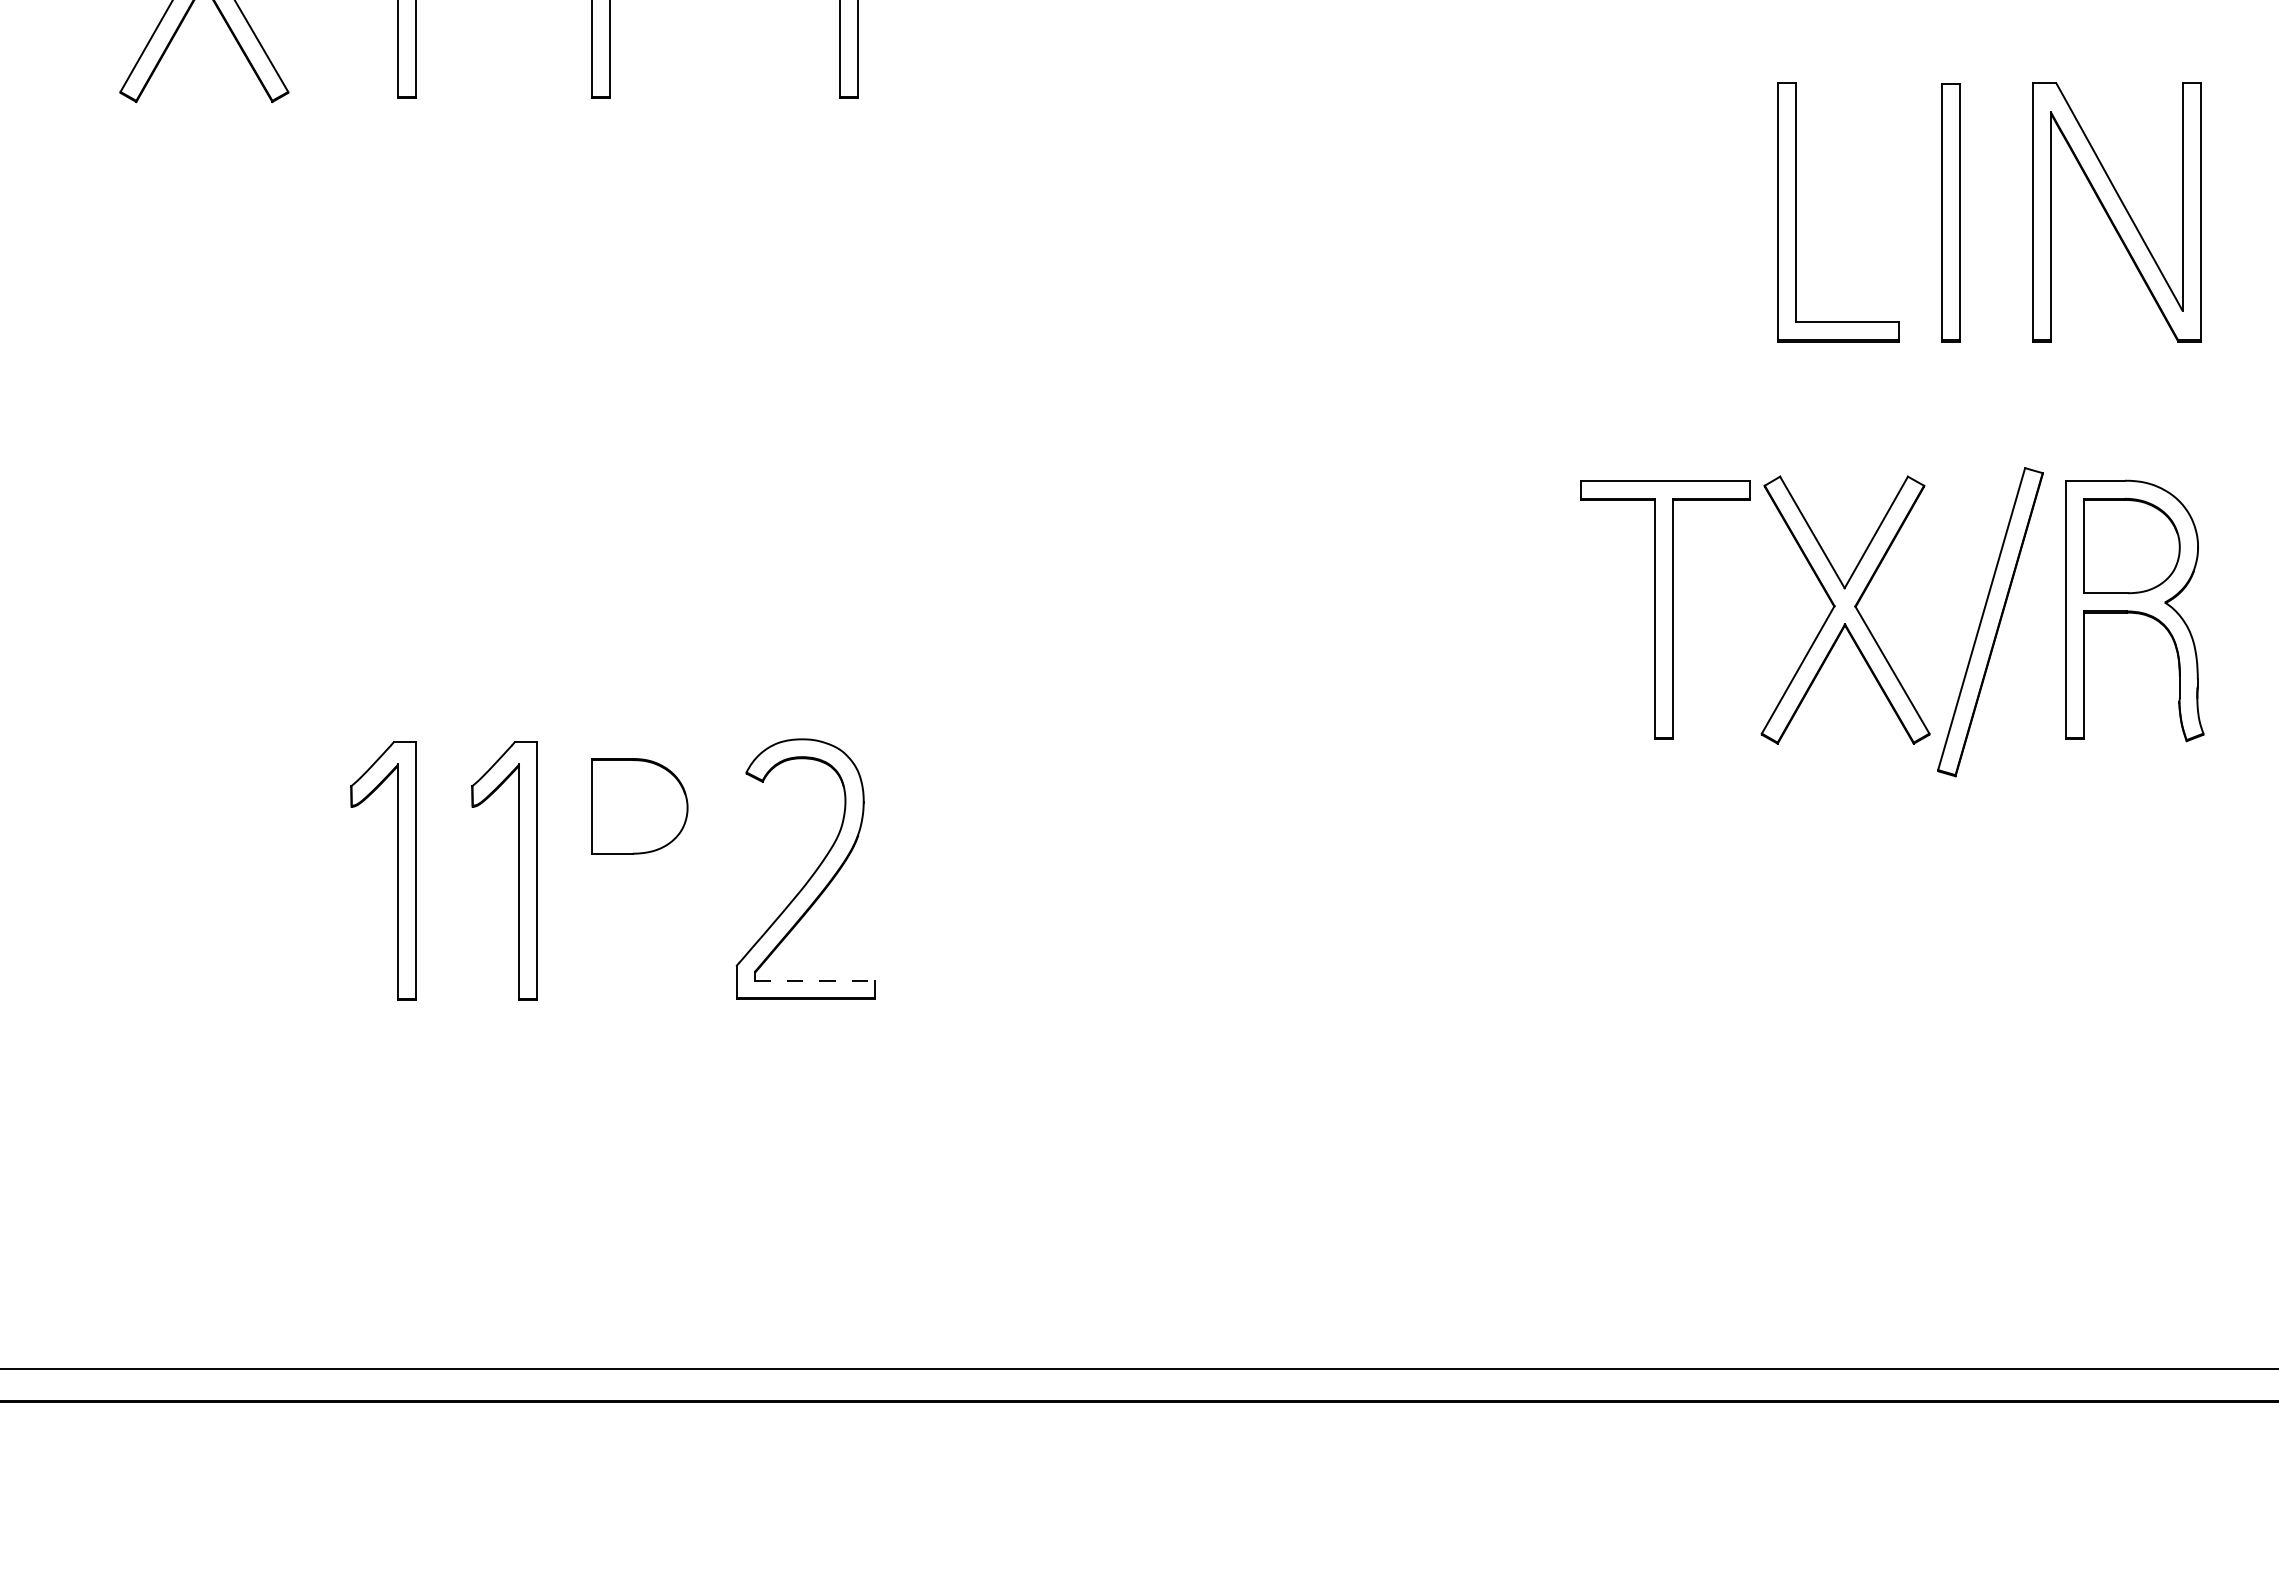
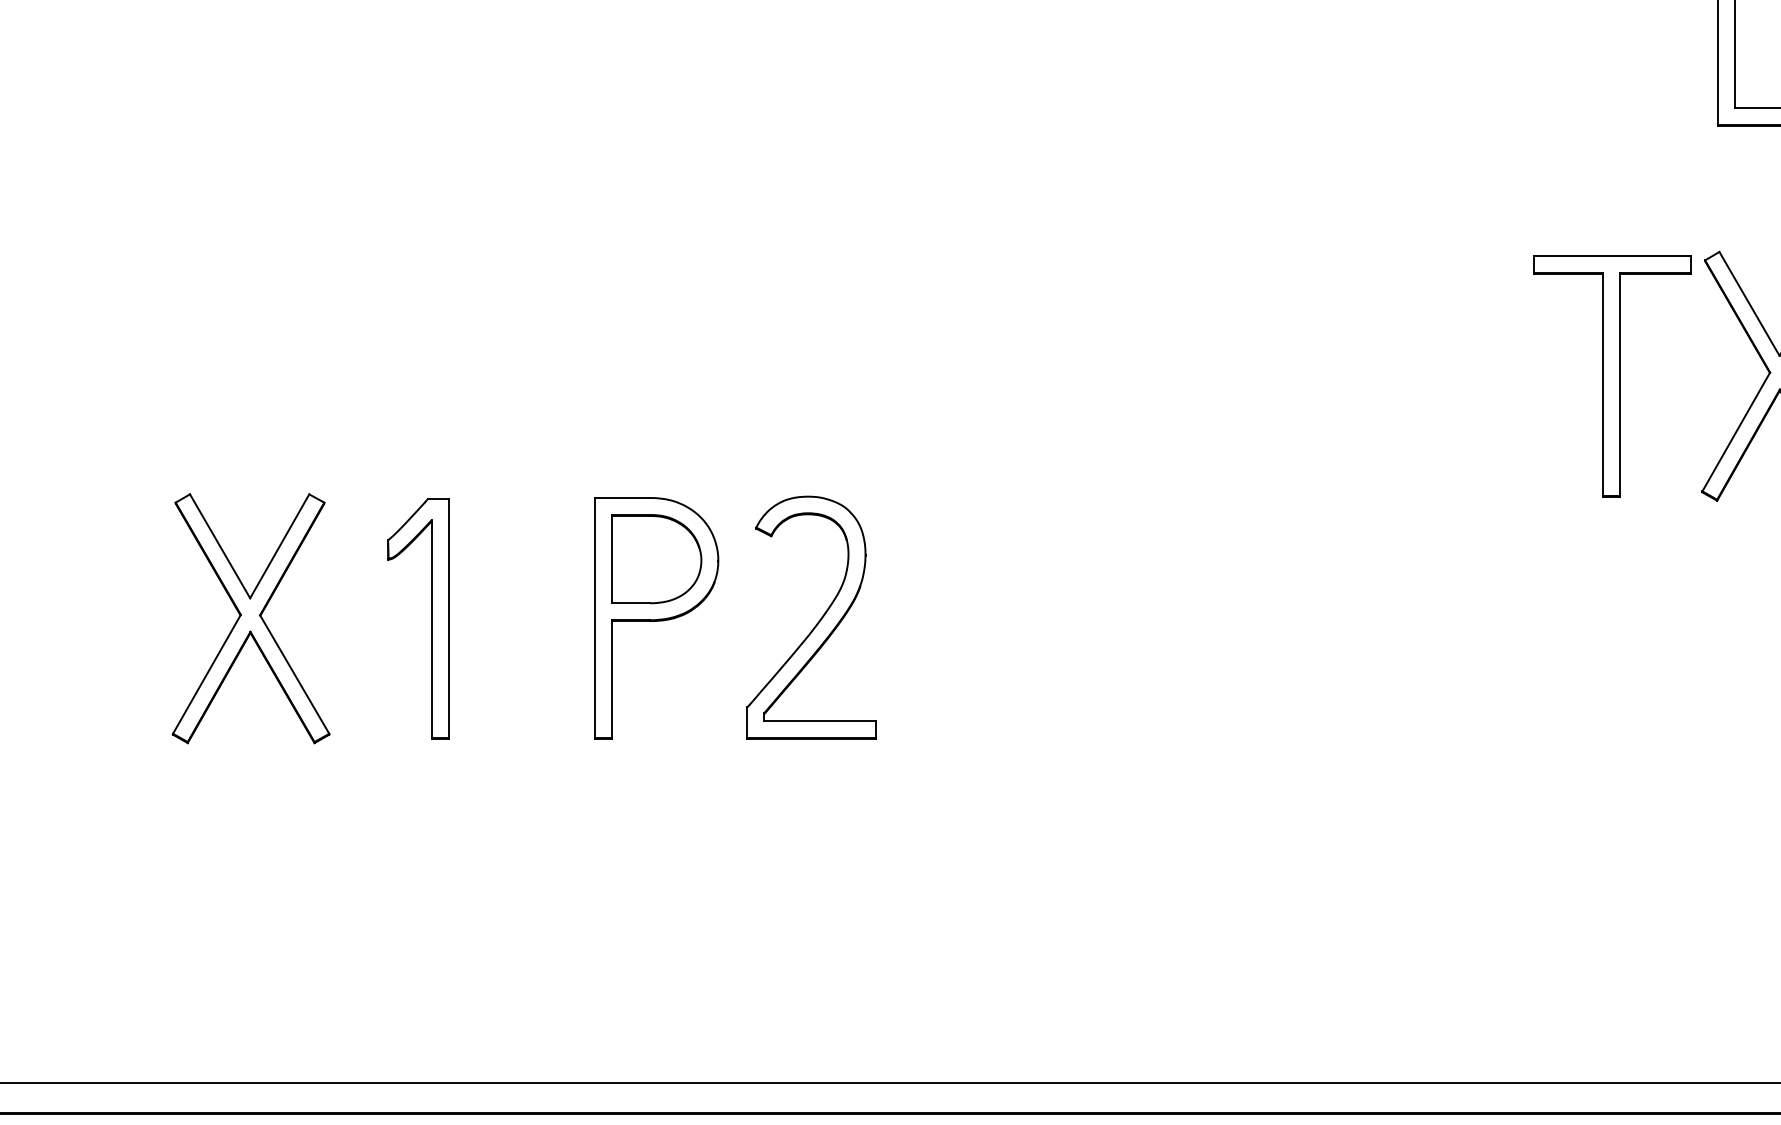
part: (204, 869) -> (251, 617), added
part: (639, 869) -> (656, 617), added
part: (518, 870) -> (543, 618), removed
line: (814, 980) -> (819, 721), dashed -> solid

